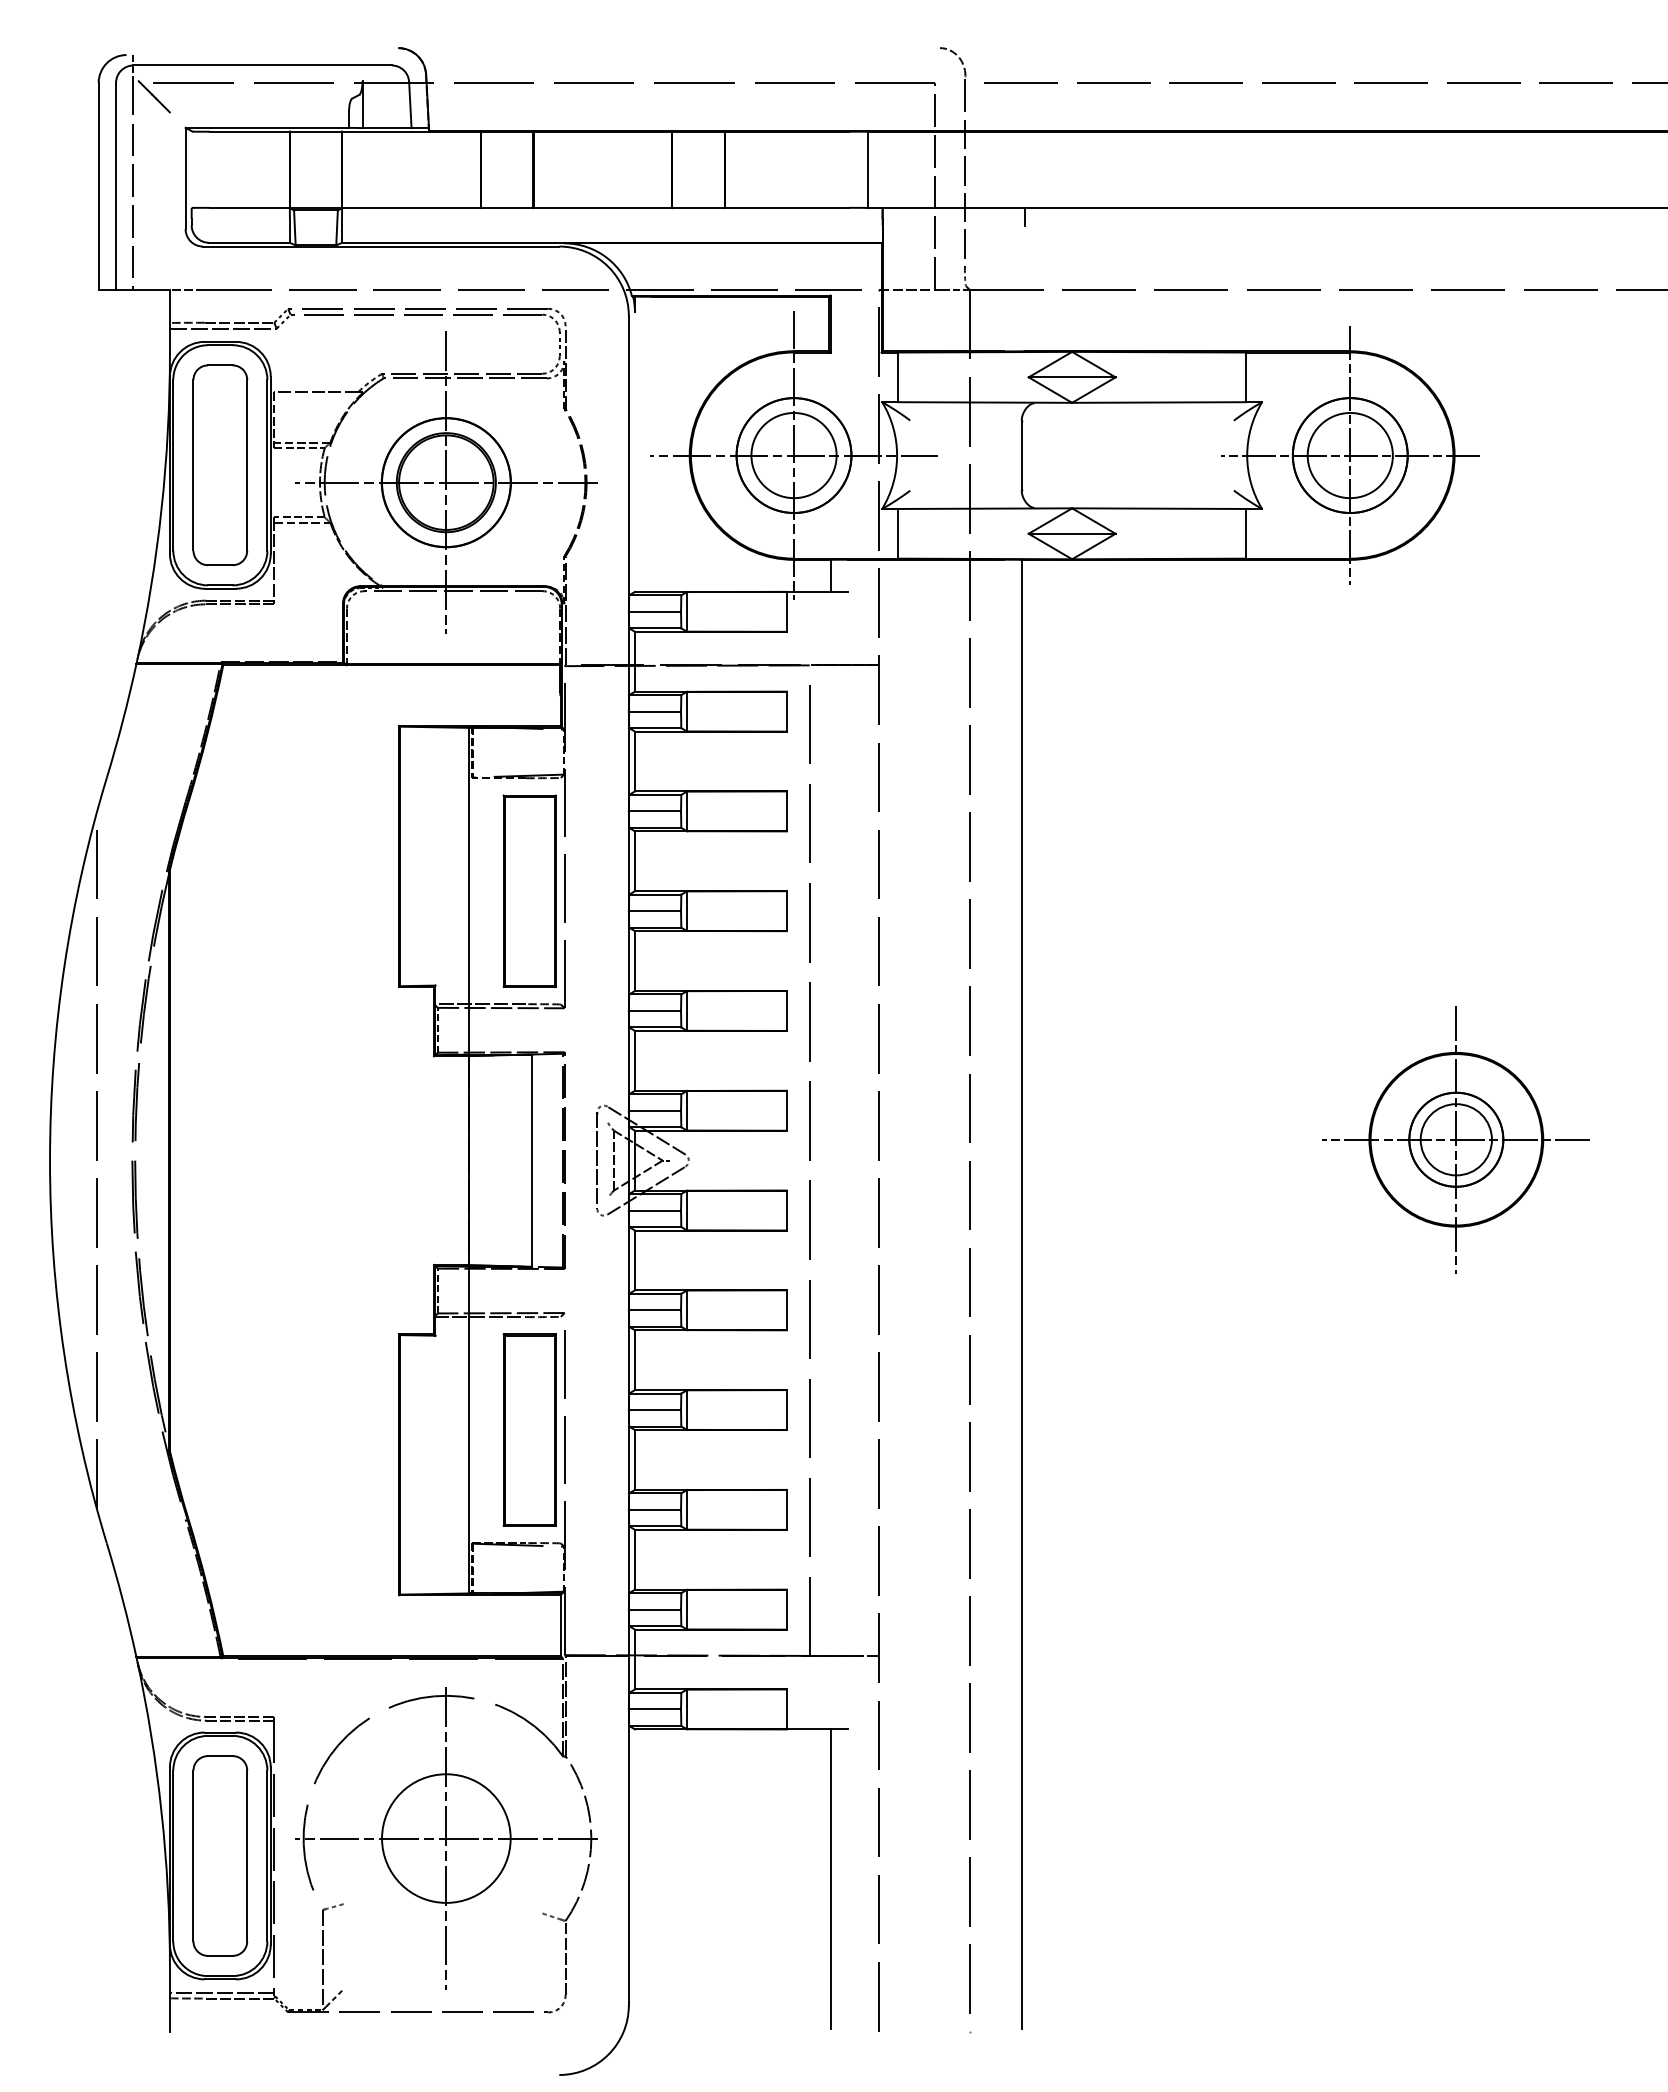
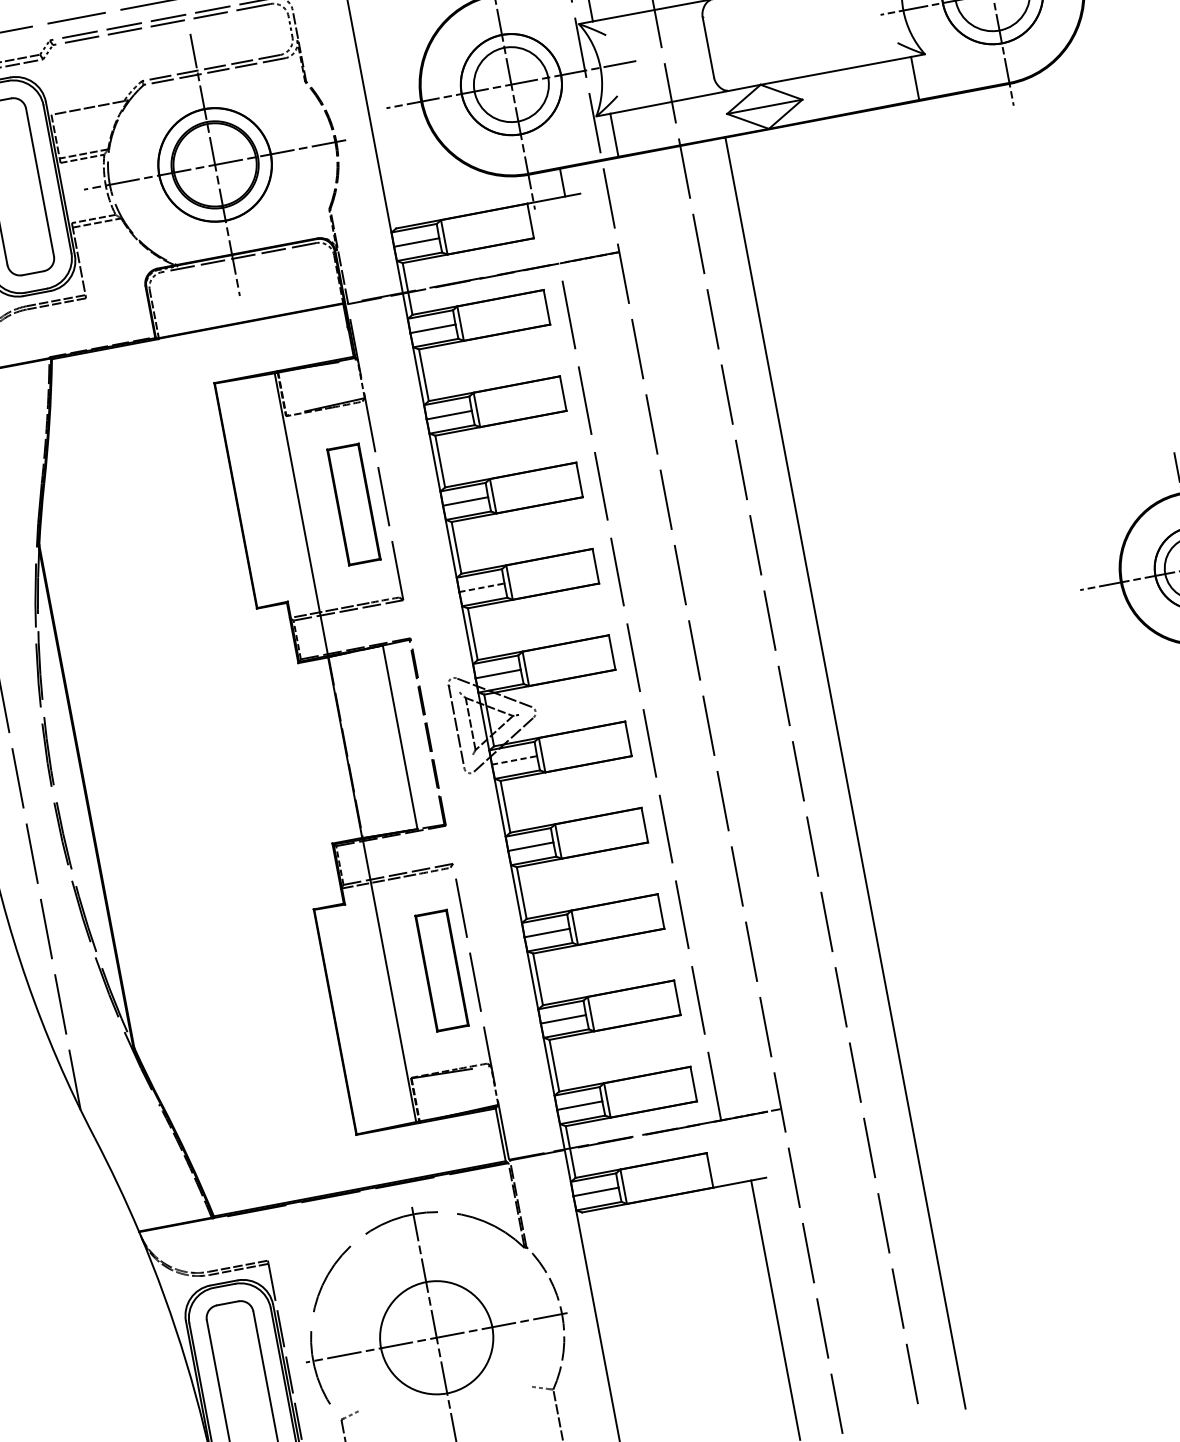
part: (529, 890) -> (353, 504), size x0.7
line: (655, 1010) -> (482, 587), solid -> dashed
line: (655, 1210) -> (514, 760), solid -> dashed
part: (529, 1429) -> (441, 970), size x0.7

